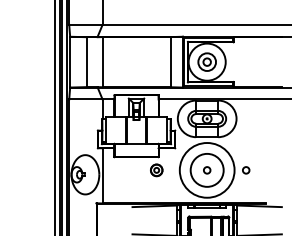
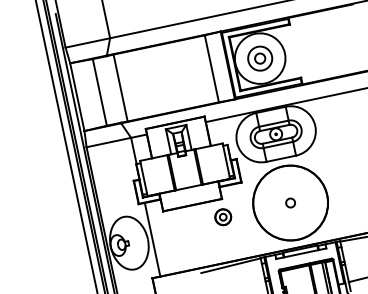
circle: (206, 169) -> (289, 202), size x1.67
circle: (246, 170) -> (343, 192), removed

